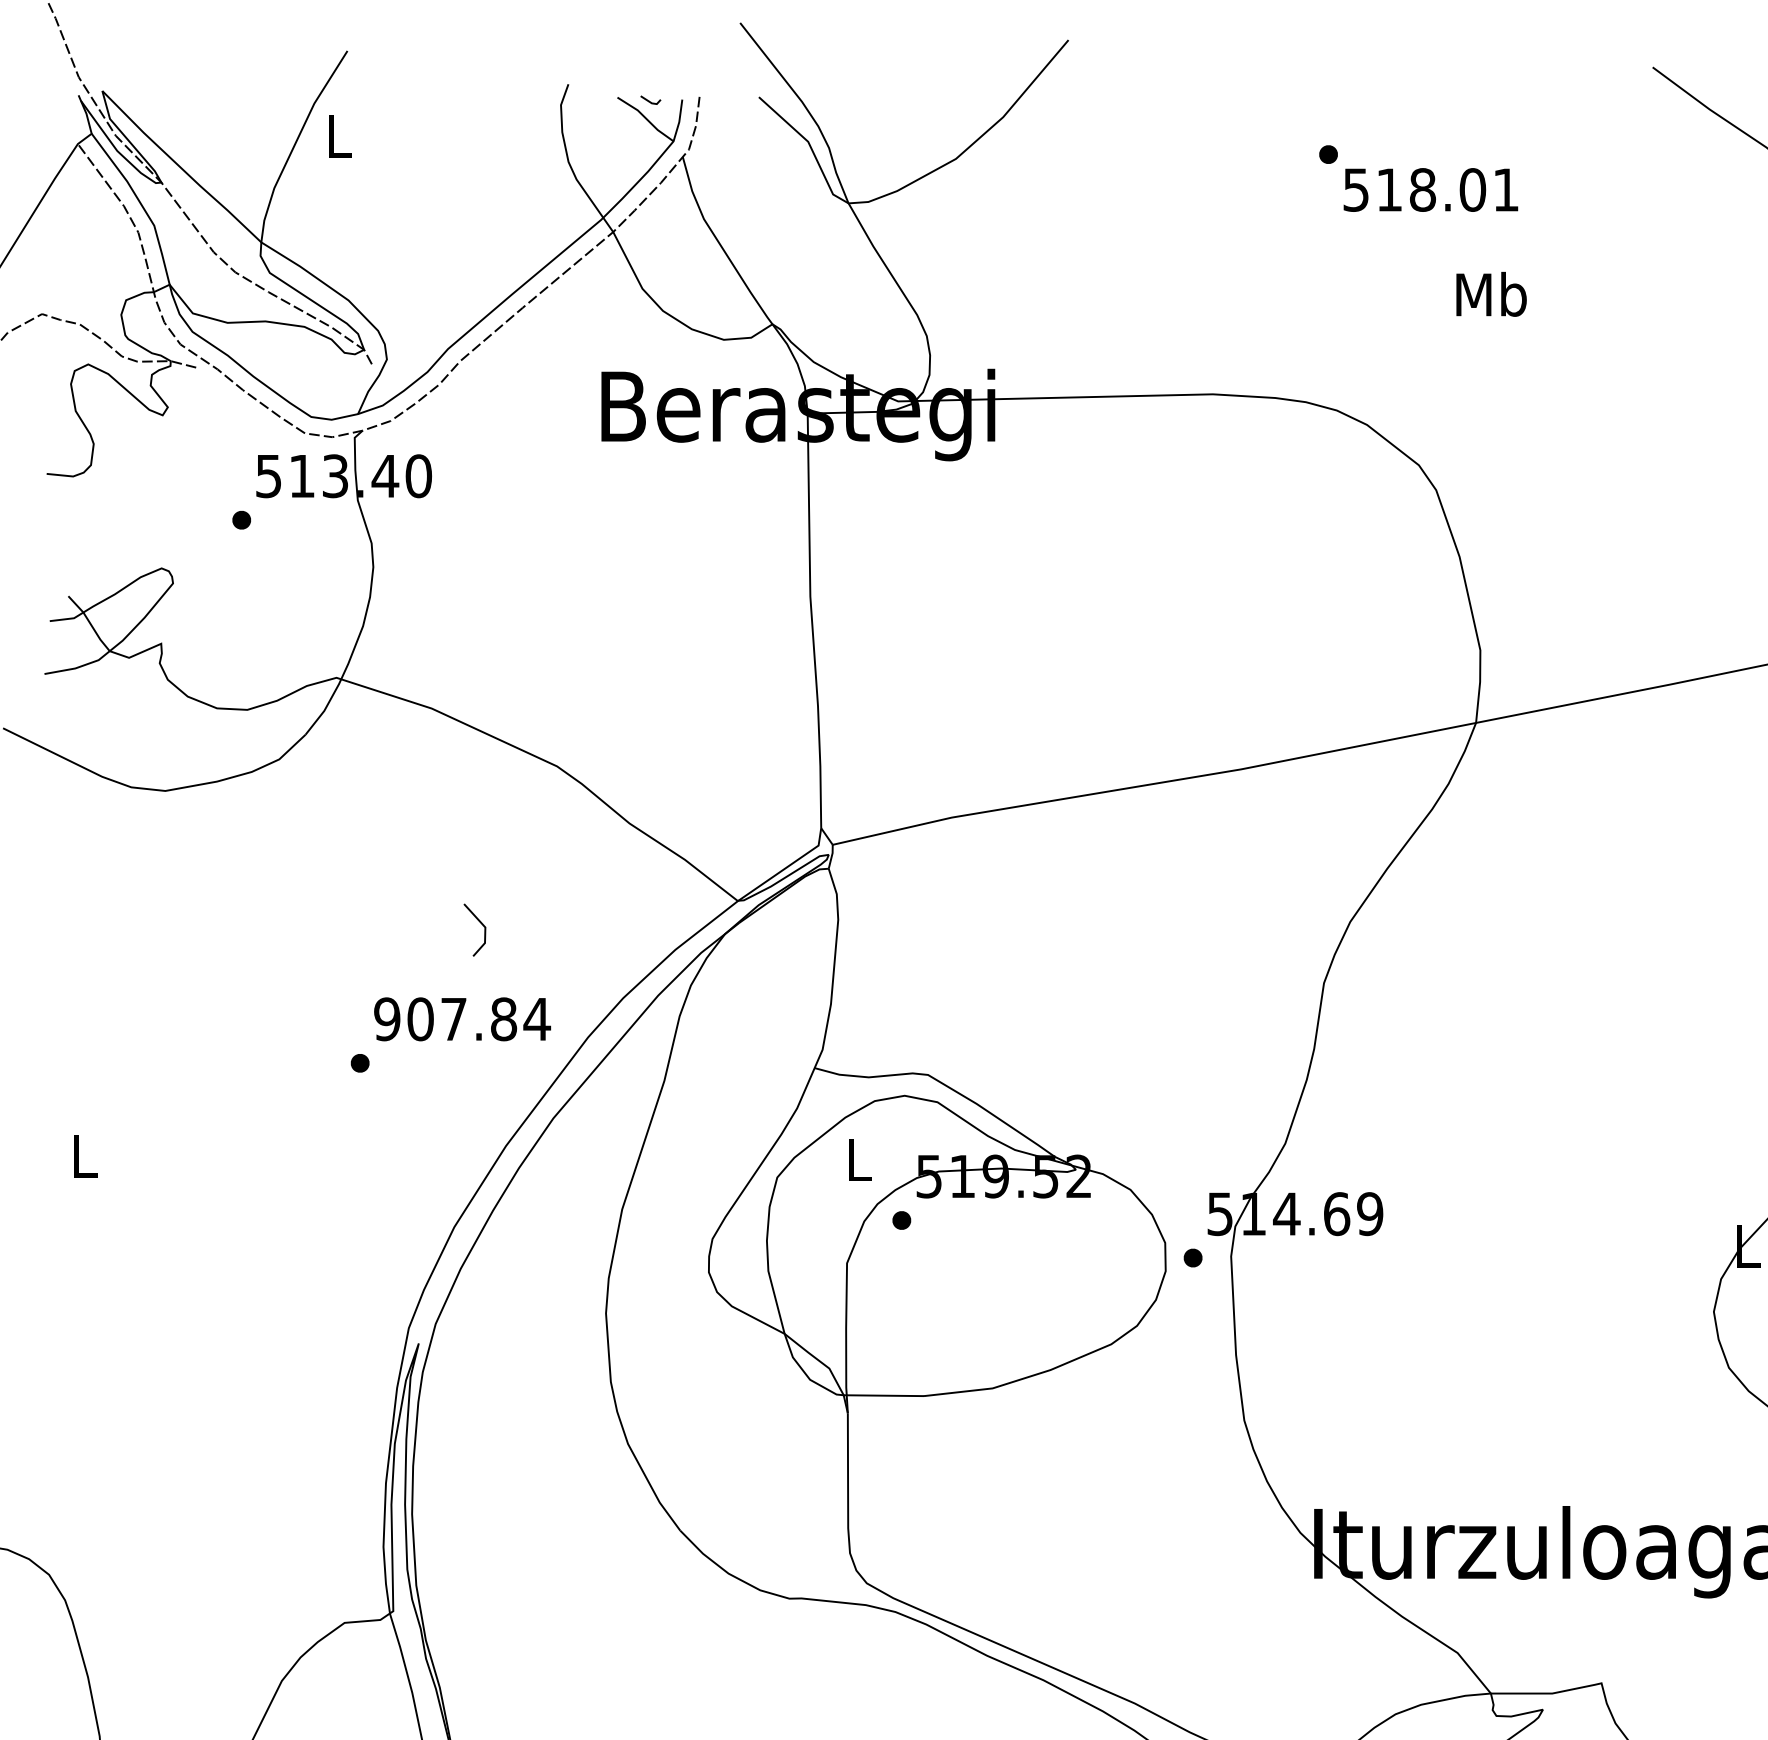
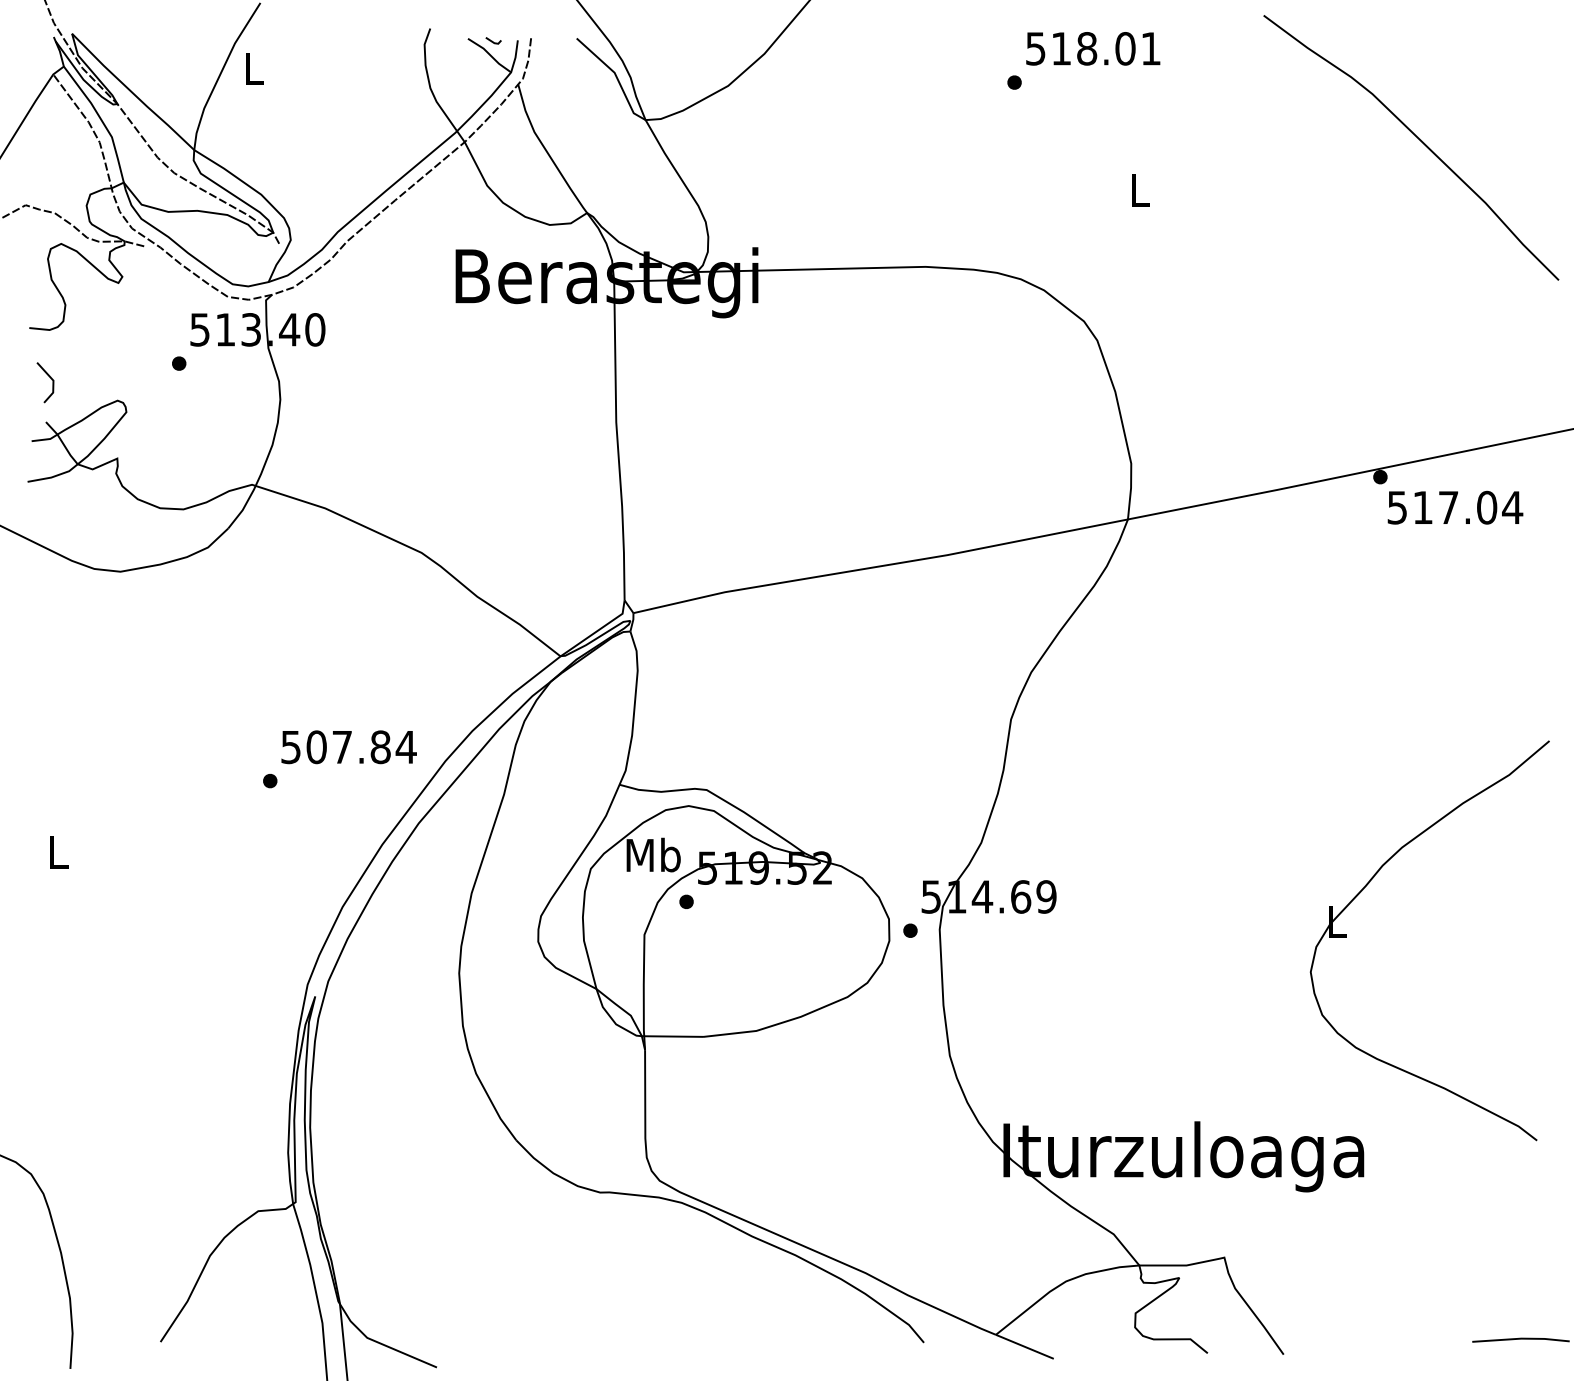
text: (1431, 189) -> (1093, 48), moved
text: (1491, 293) -> (1139, 189), Mb -> L
line: (480, 923) -> (49, 377), moved
text: (387, 1018) -> (291, 746), 907.84 -> 507.84
text: (858, 1158) -> (653, 854), L -> Mb

